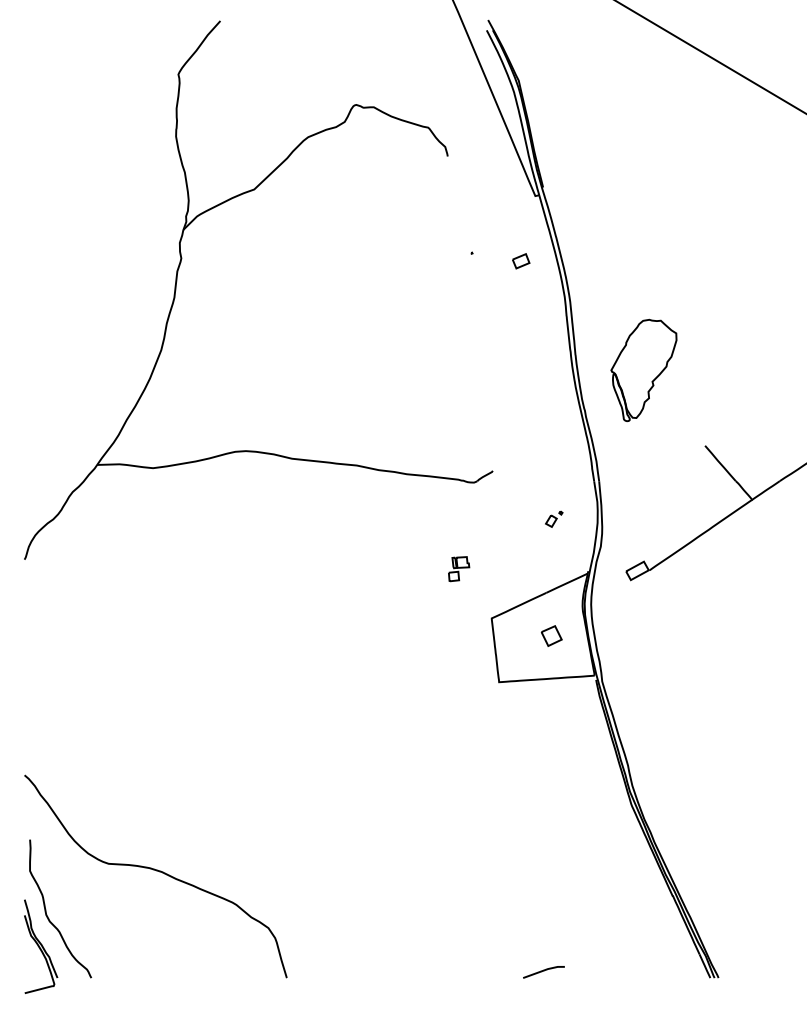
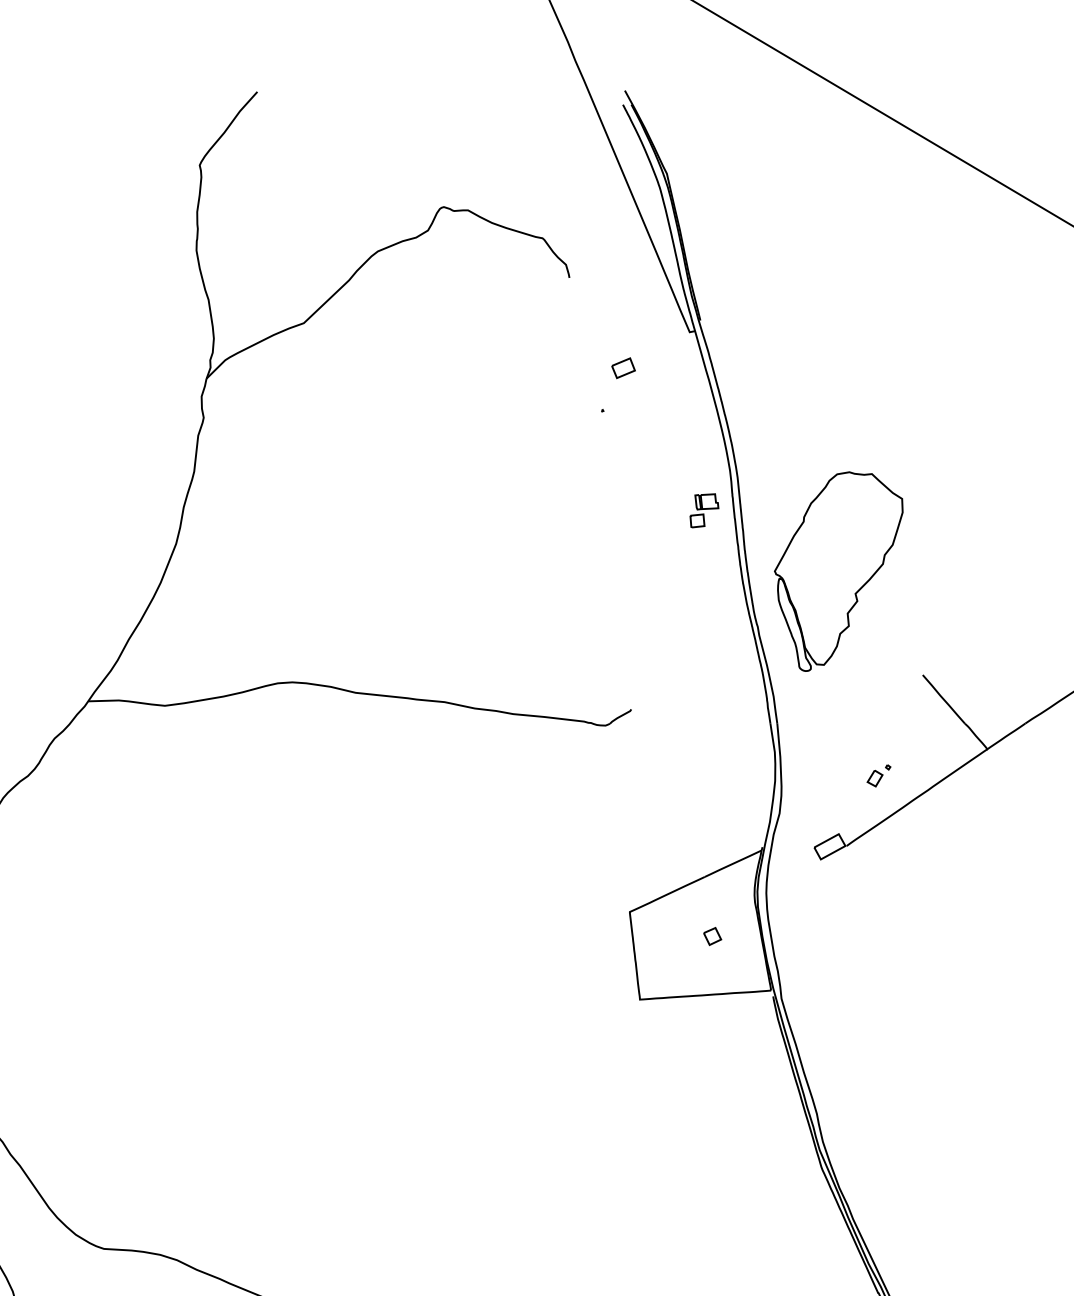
part: (521, 261) -> (624, 368), moved
part: (643, 370) -> (838, 571), size x1.43
part: (554, 518) -> (879, 774), moved
part: (459, 569) -> (705, 511), moved
part: (552, 636) -> (713, 936), size x0.62

